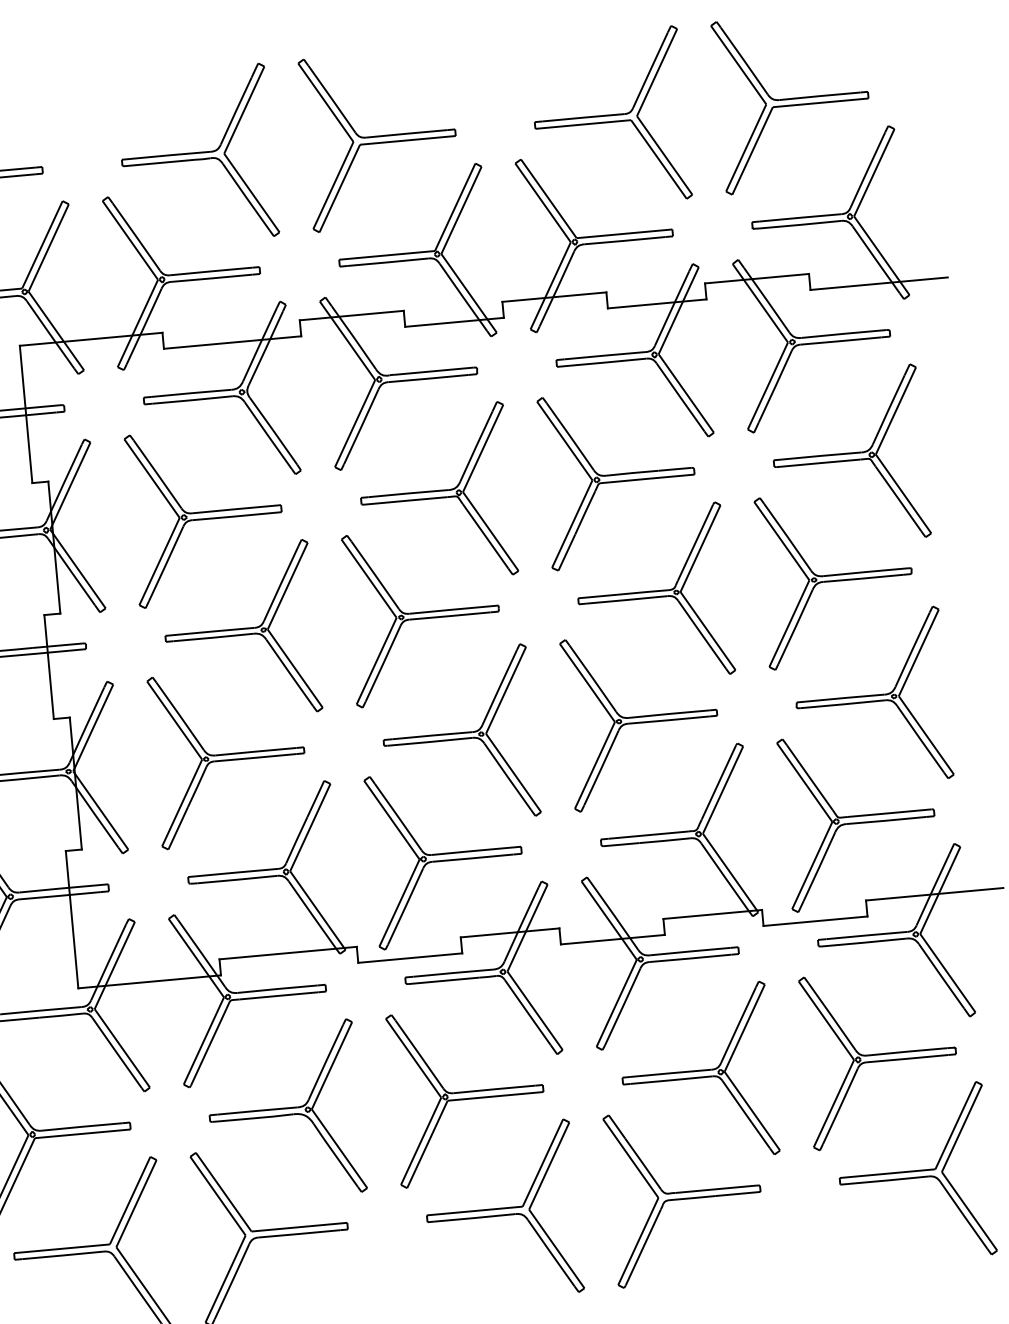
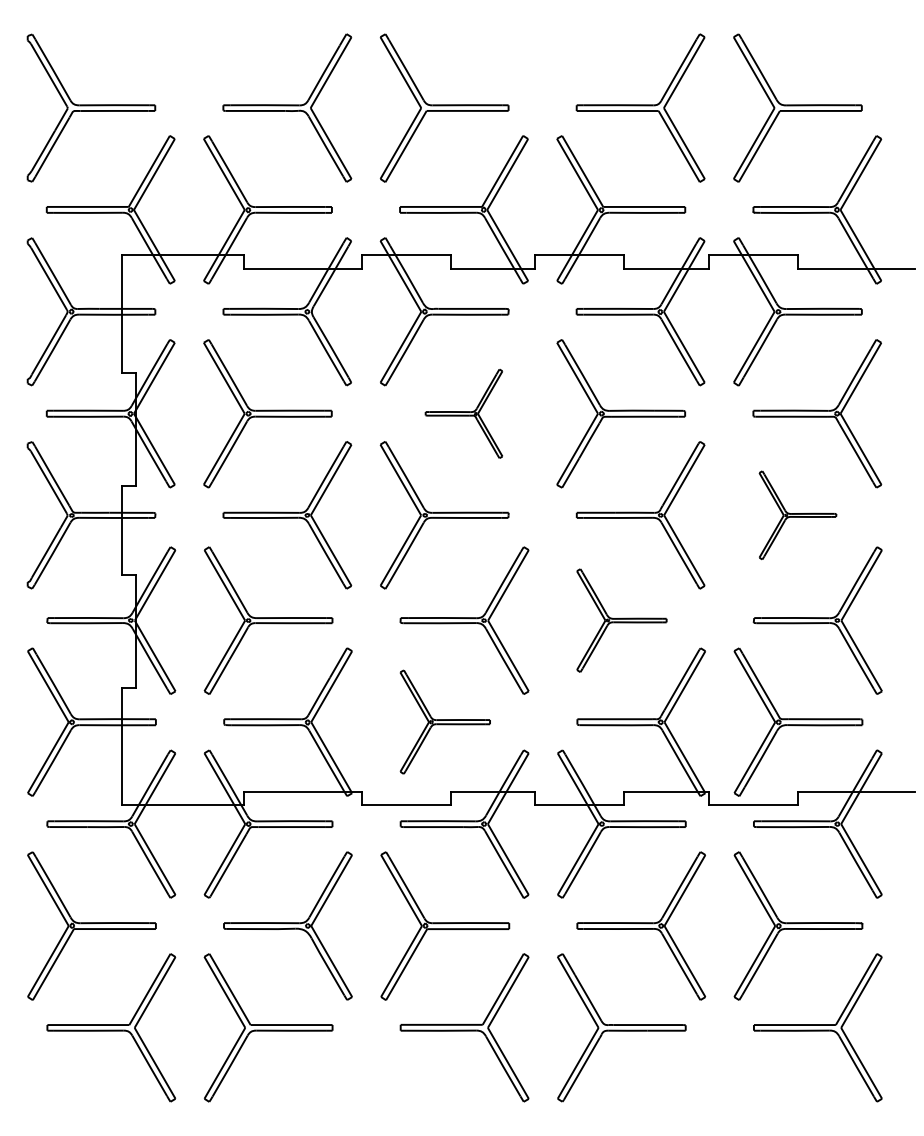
part: (435, 494) -> (463, 413), size x0.6
part: (836, 578) -> (797, 515), size x0.6
part: (641, 719) -> (621, 620), size x0.7
part: (446, 856) -> (445, 721), size x0.7

